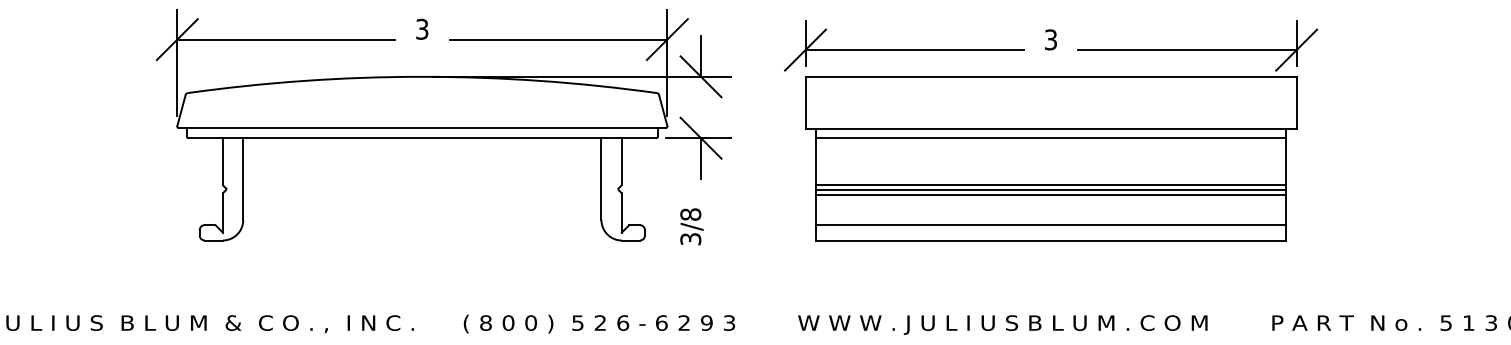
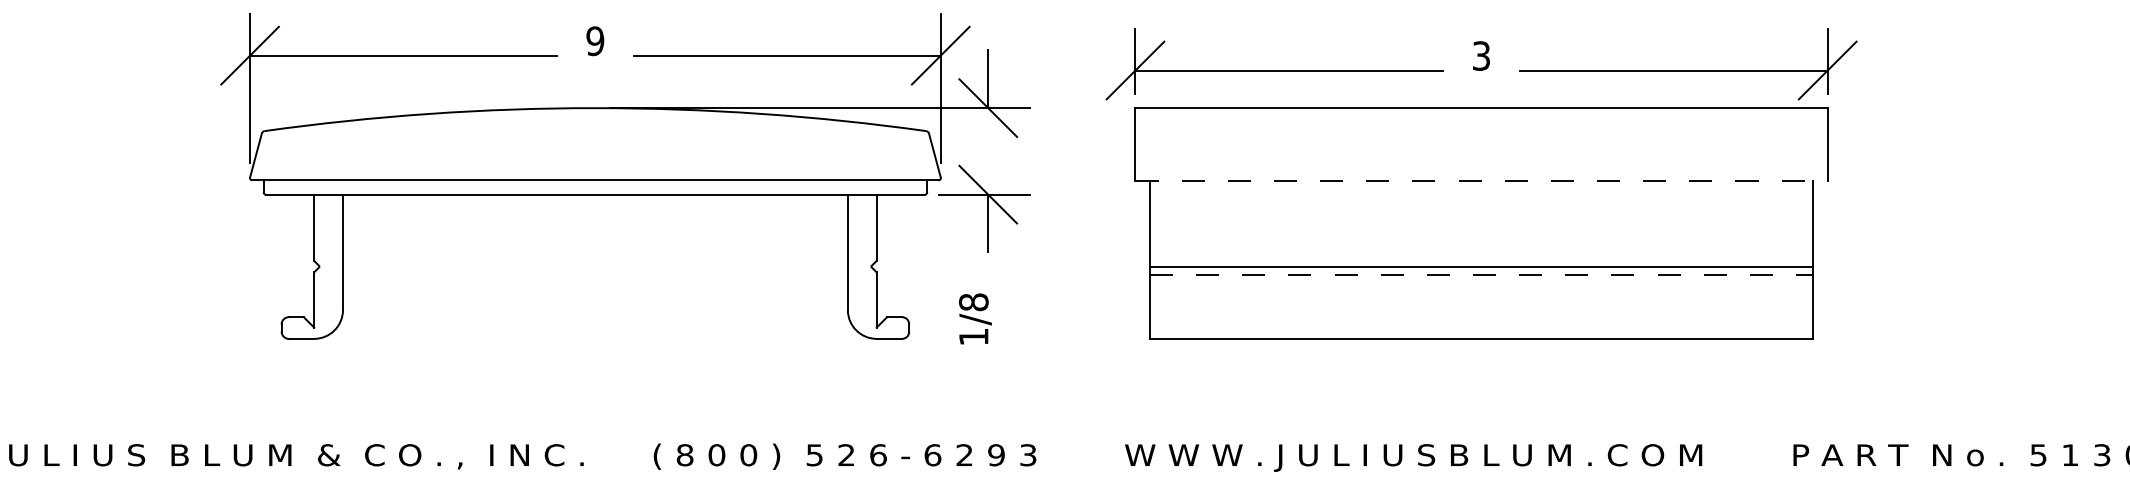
text: (422, 28) -> (595, 40), 3 -> 9
line: (1051, 128) -> (1482, 180), solid -> dashed
line: (1050, 138) -> (1480, 195), removed
line: (1050, 184) -> (1480, 259), removed
line: (1051, 195) -> (1482, 275), solid -> dashed
line: (1050, 225) -> (1480, 317), removed
text: (690, 239) -> (973, 337), 3/8 -> 1/8

